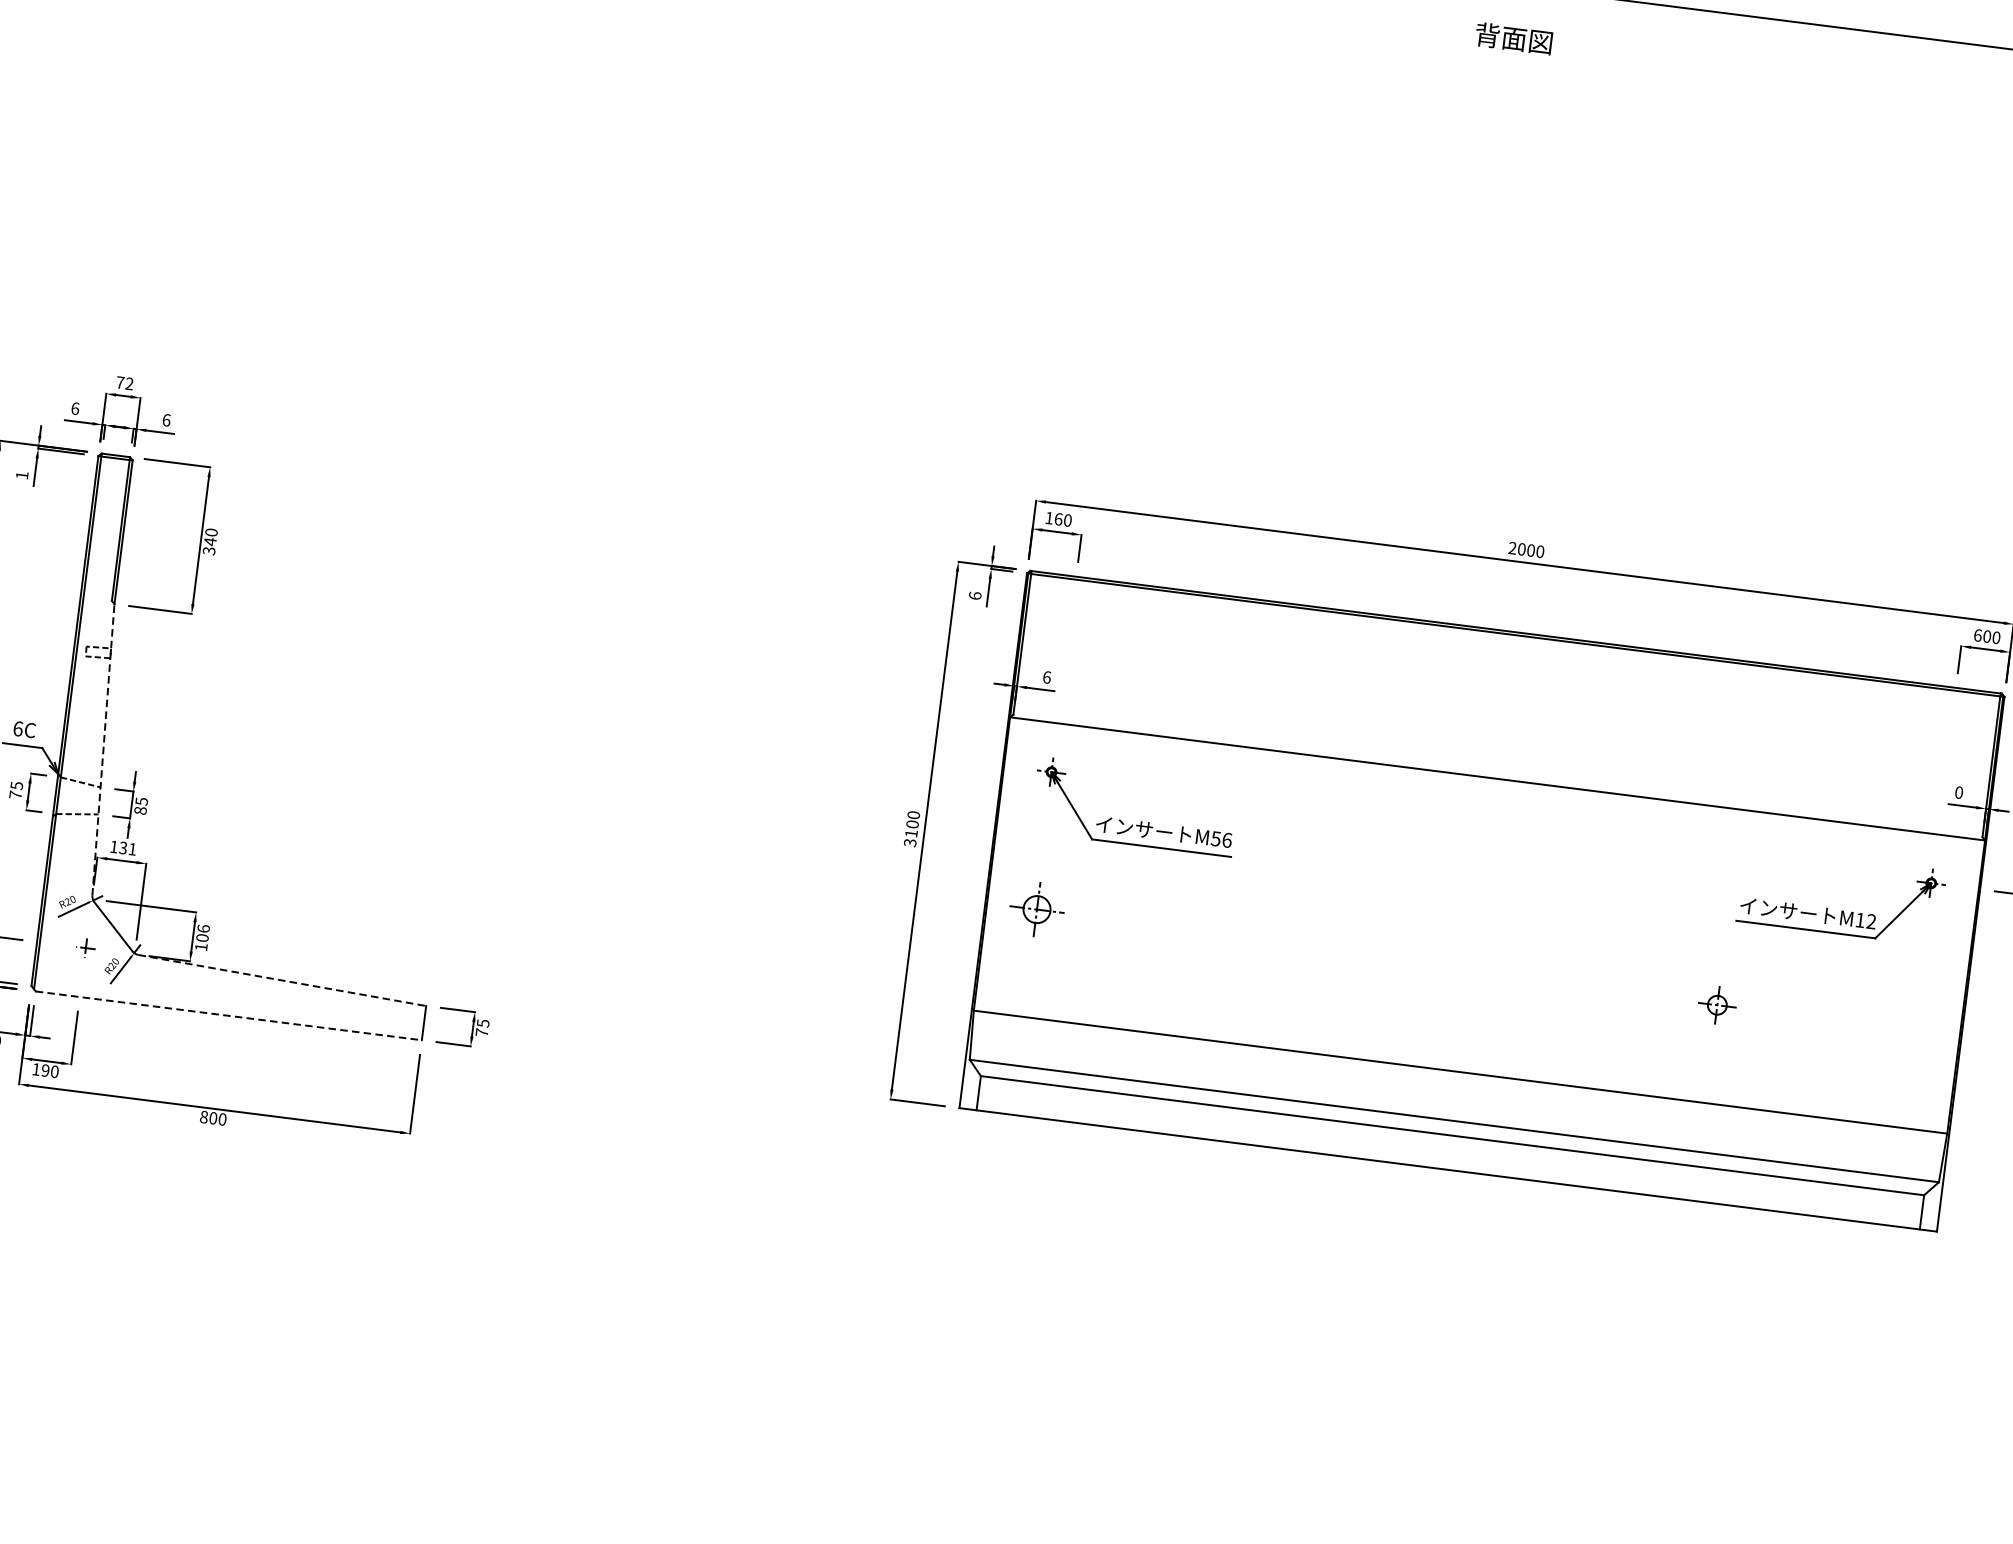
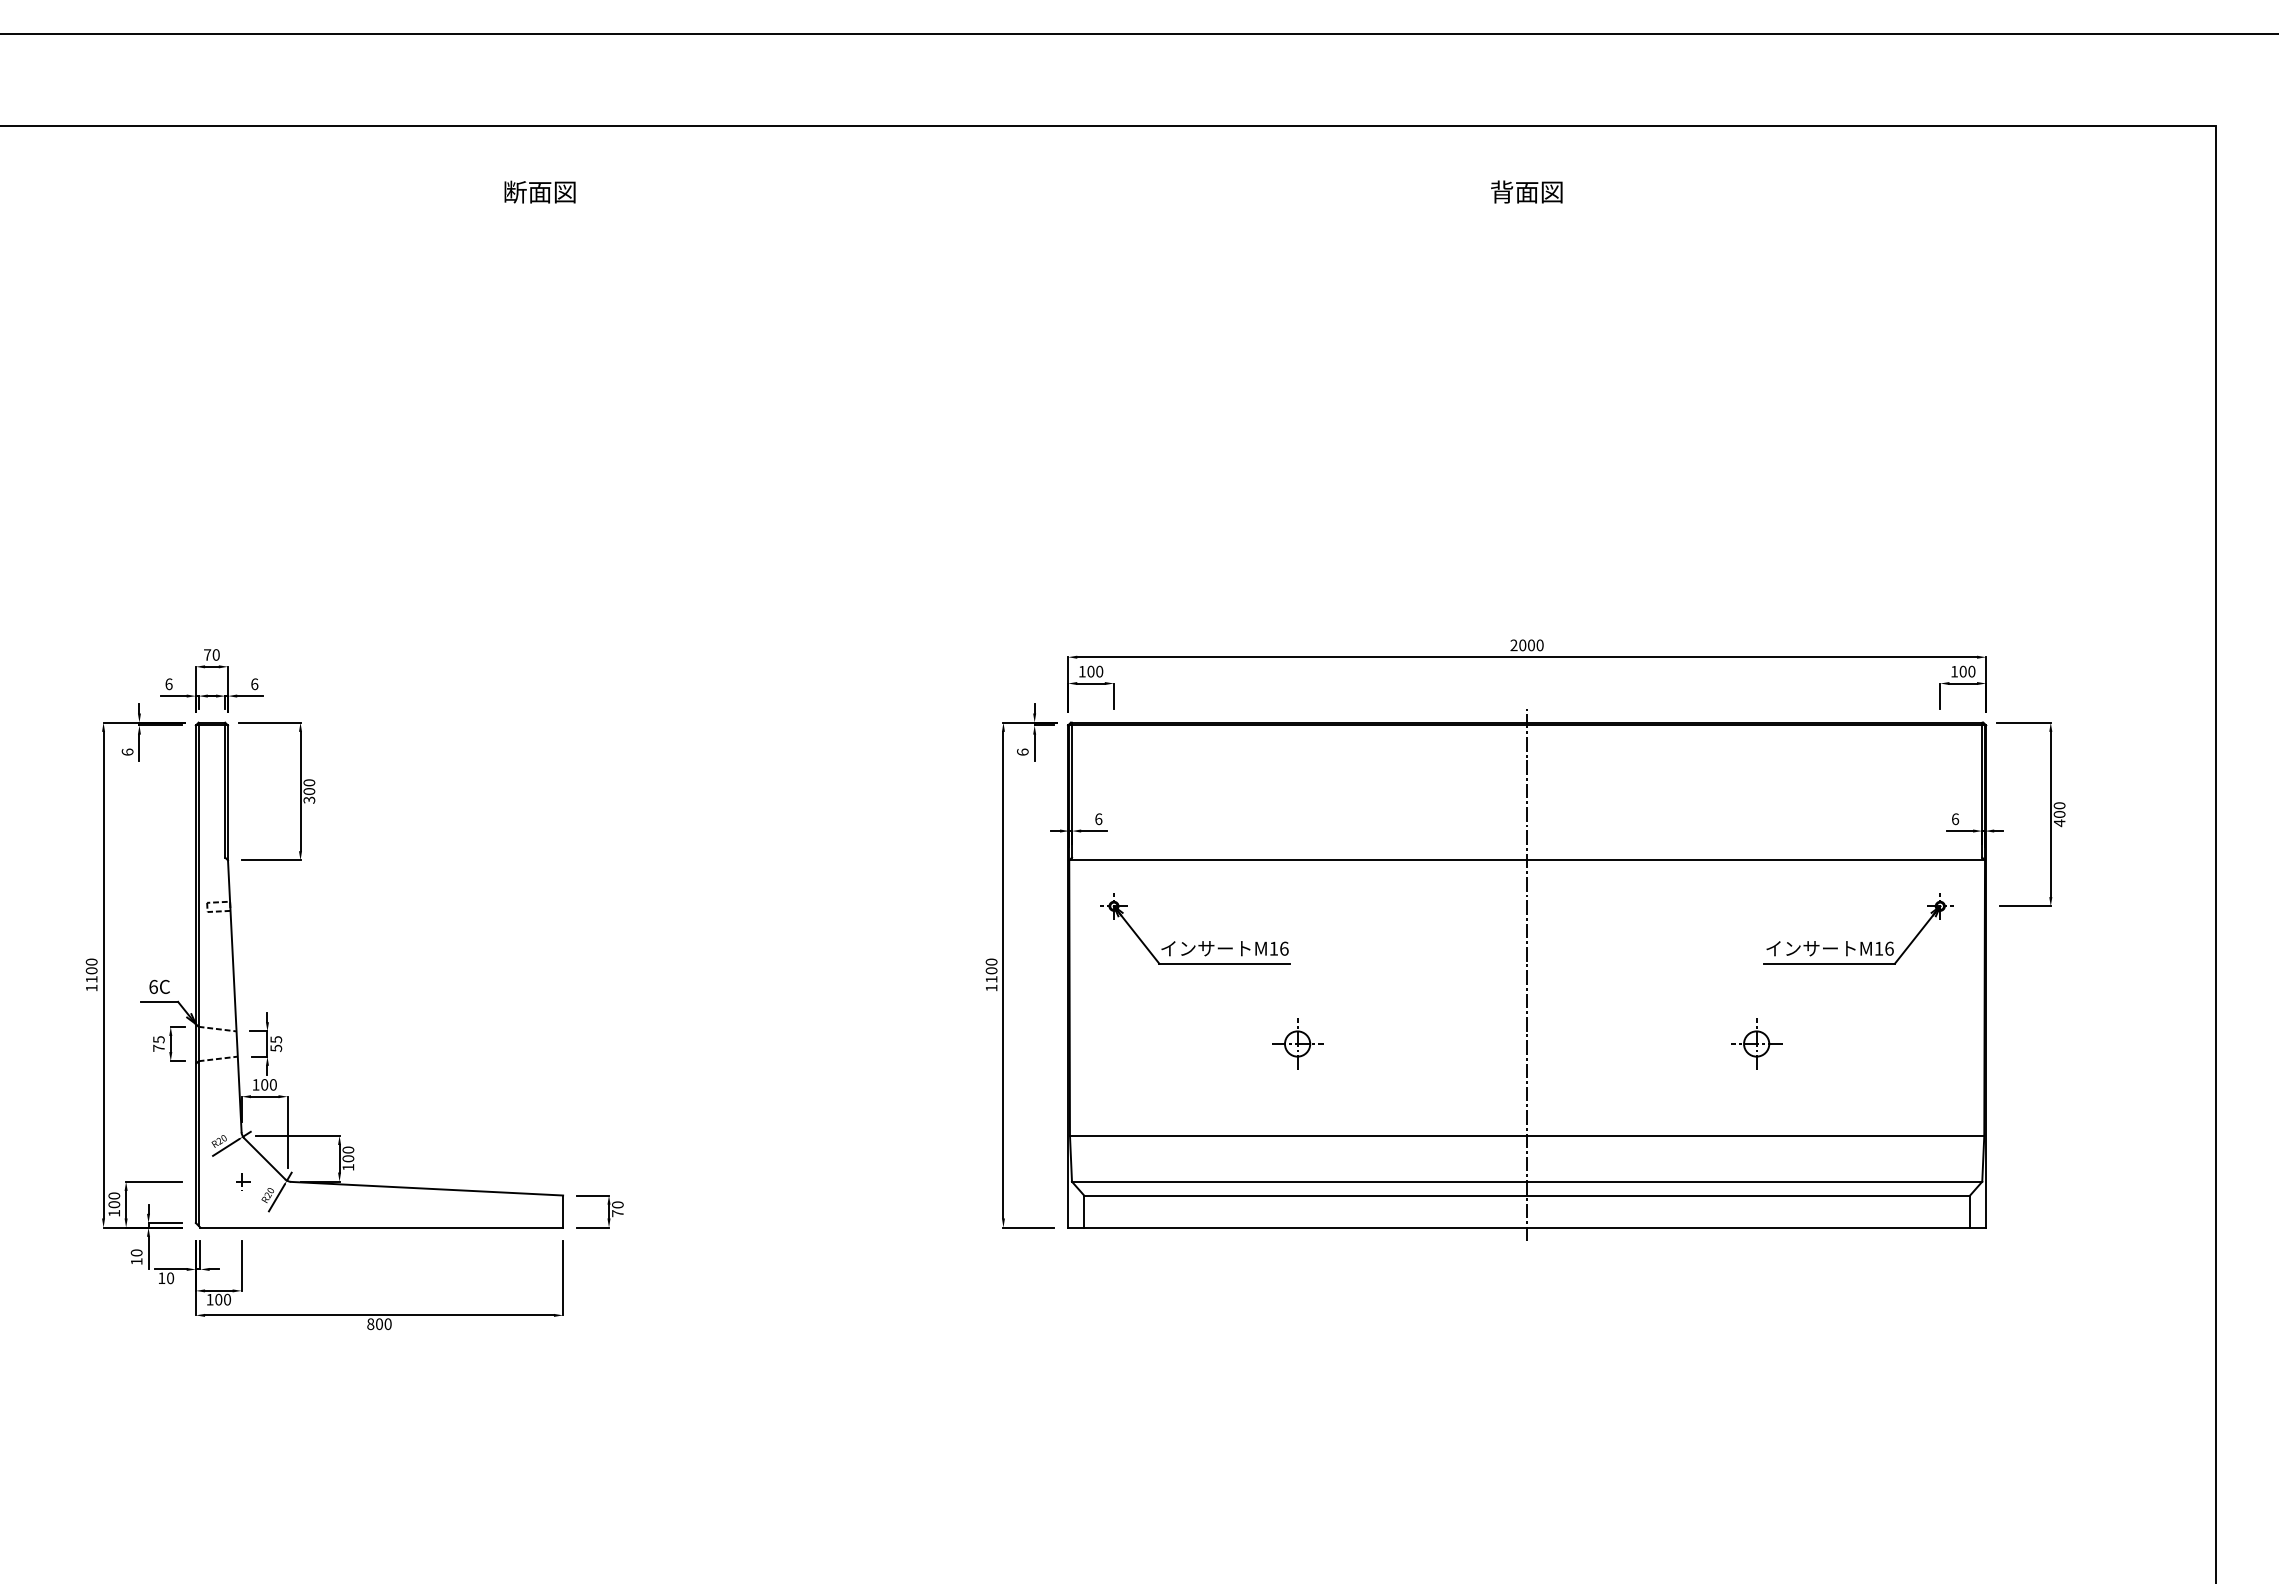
text: (1513, 37) -> (1526, 191), moved
text: (128, 383) -> (215, 654), 72 -> 70
text: (22, 474) -> (127, 751), 1 -> 6
text: (1058, 519) -> (1090, 671), 160 -> 100
text: (210, 541) -> (309, 791), 340 -> 300
text: (1977, 635) -> (1954, 671), 600 -> 100
line: (103, 748) -> (234, 995), dashed -> solid
text: (1959, 791) -> (1955, 818), 0 -> 6
text: (139, 809) -> (275, 1047), 85 -> 55
text: (1215, 838) -> (1273, 948), M56 -> M16
text: (910, 842) -> (991, 987), 3100 -> 1100
text: (127, 848) -> (268, 1084), 131 -> 100
line: (1482, 900) -> (1527, 974), added
part: (1036, 909) -> (1297, 1043), moved
text: (1871, 921) -> (1889, 948), M12 -> M16
text: (202, 928) -> (347, 1149), 106 -> 100
line: (282, 980) -> (427, 1188), dashed -> solid
part: (1717, 1004) -> (1756, 1043), size x1.43
line: (229, 1015) -> (382, 1227), dashed -> solid
text: (482, 1022) -> (617, 1204), 75 -> 70
text: (45, 1070) -> (218, 1299), 190 -> 100

